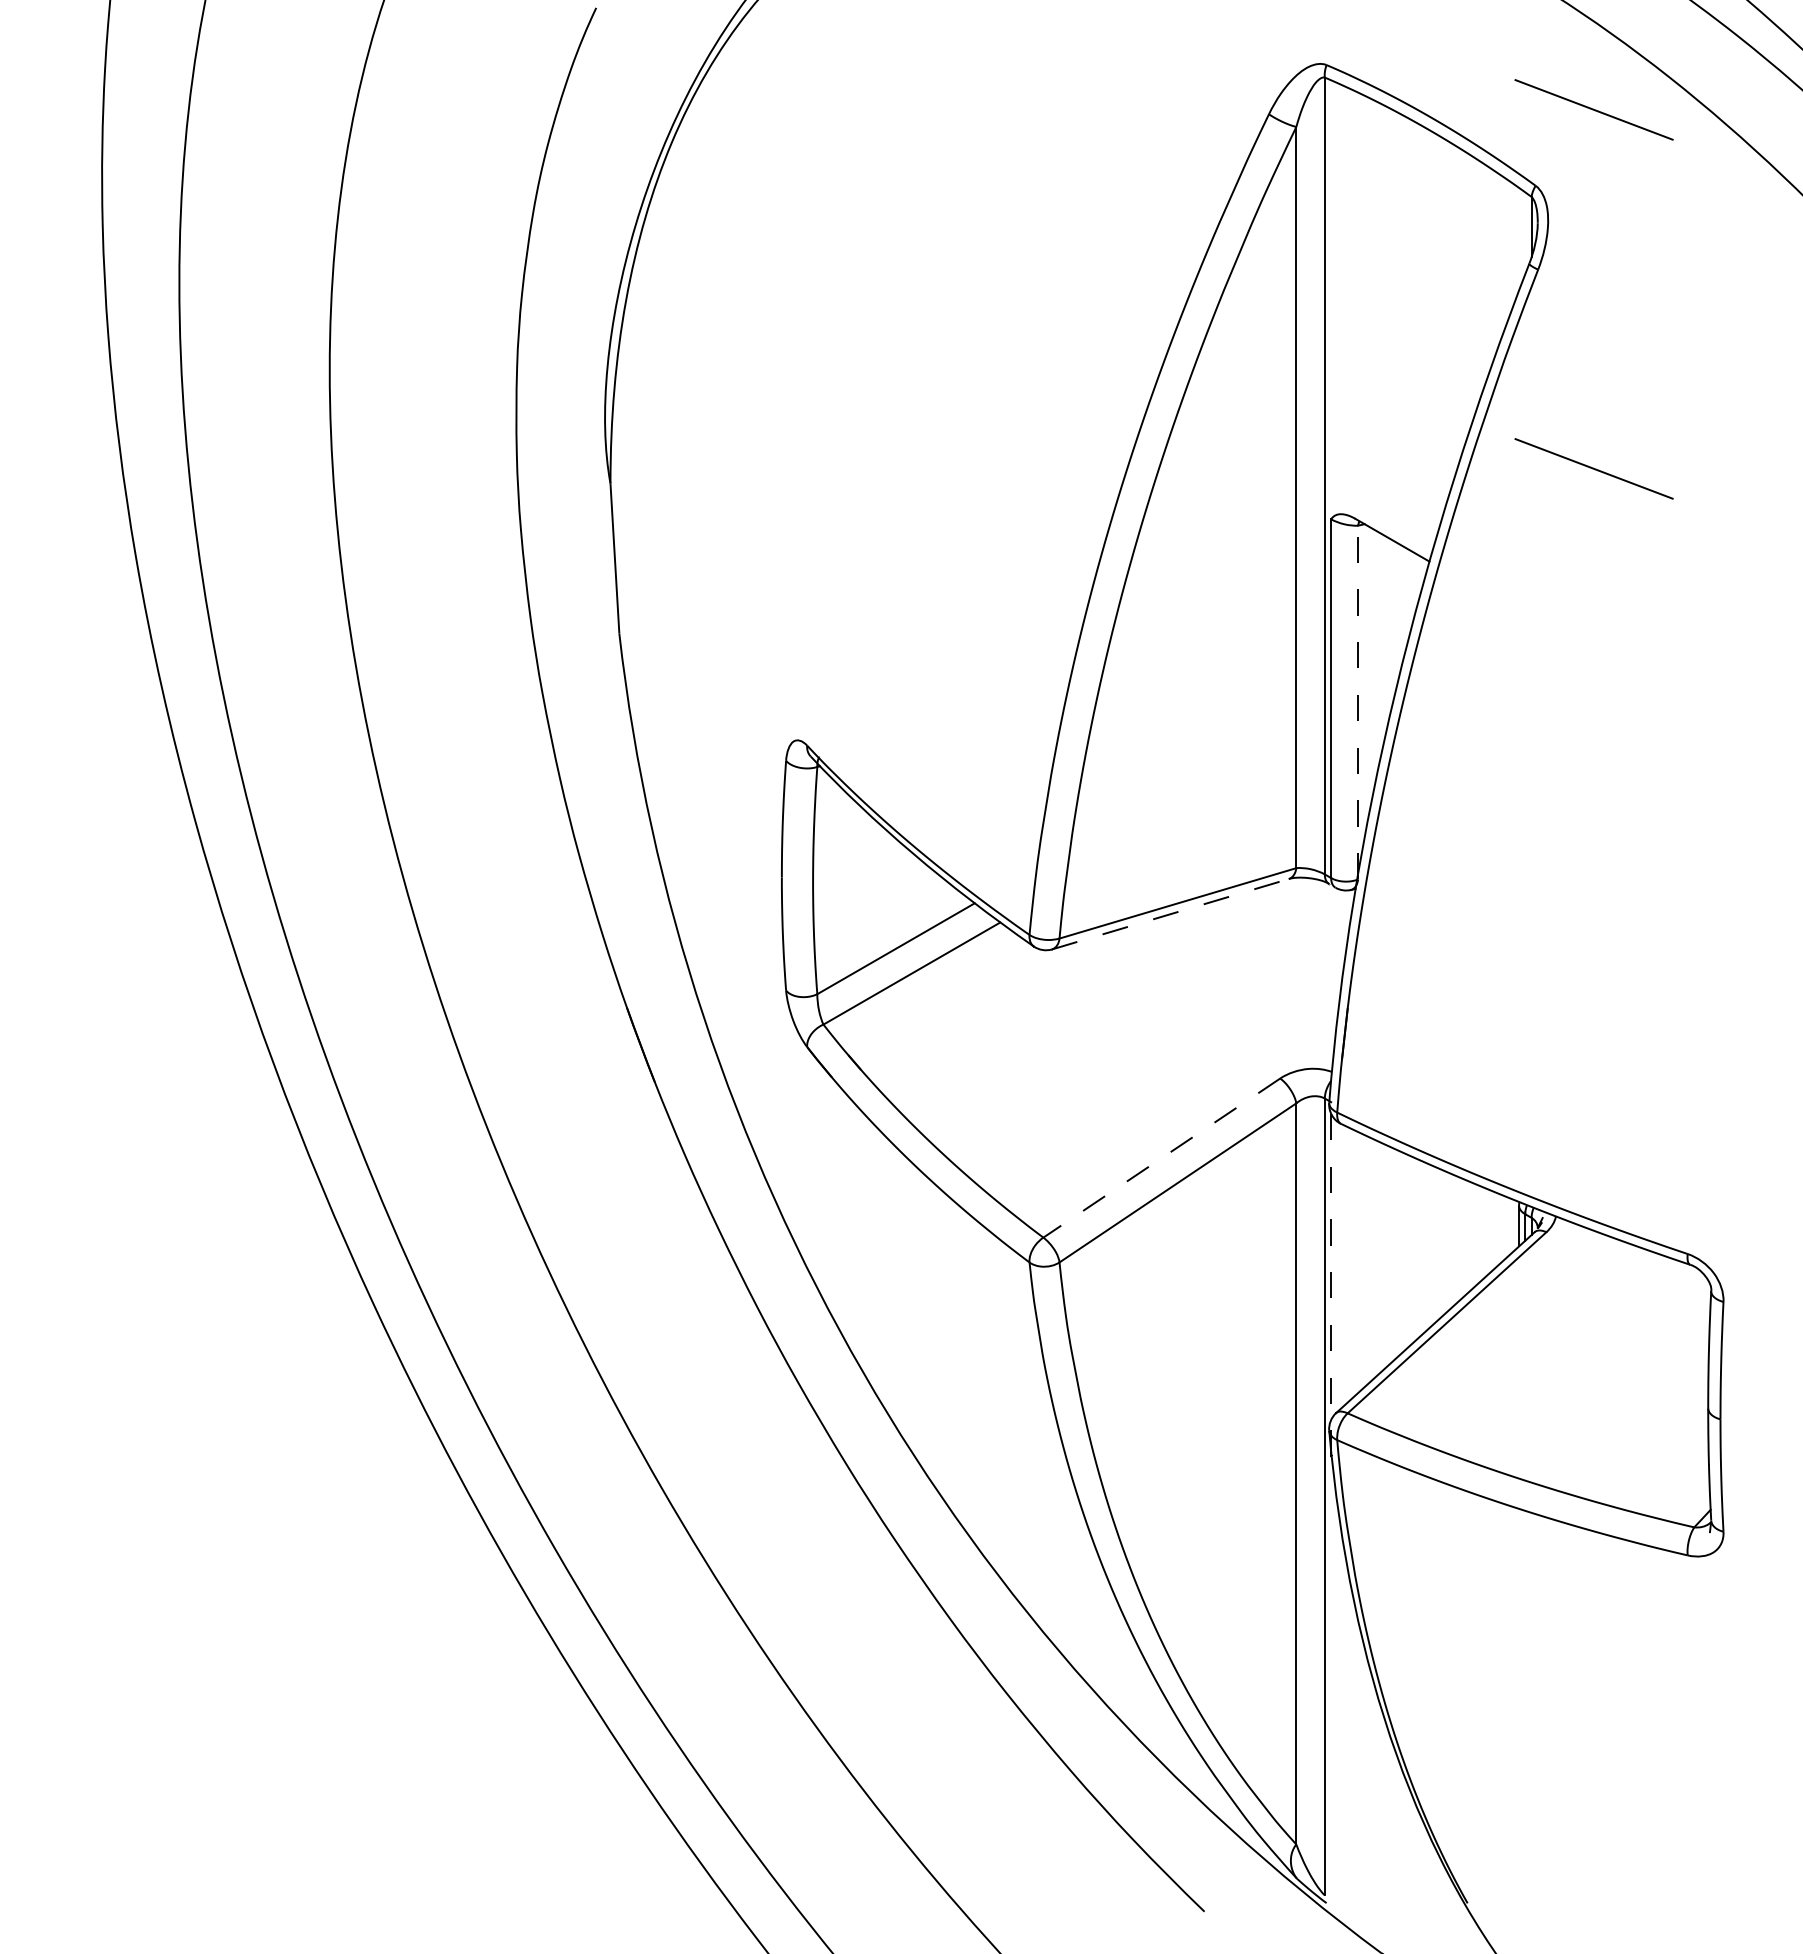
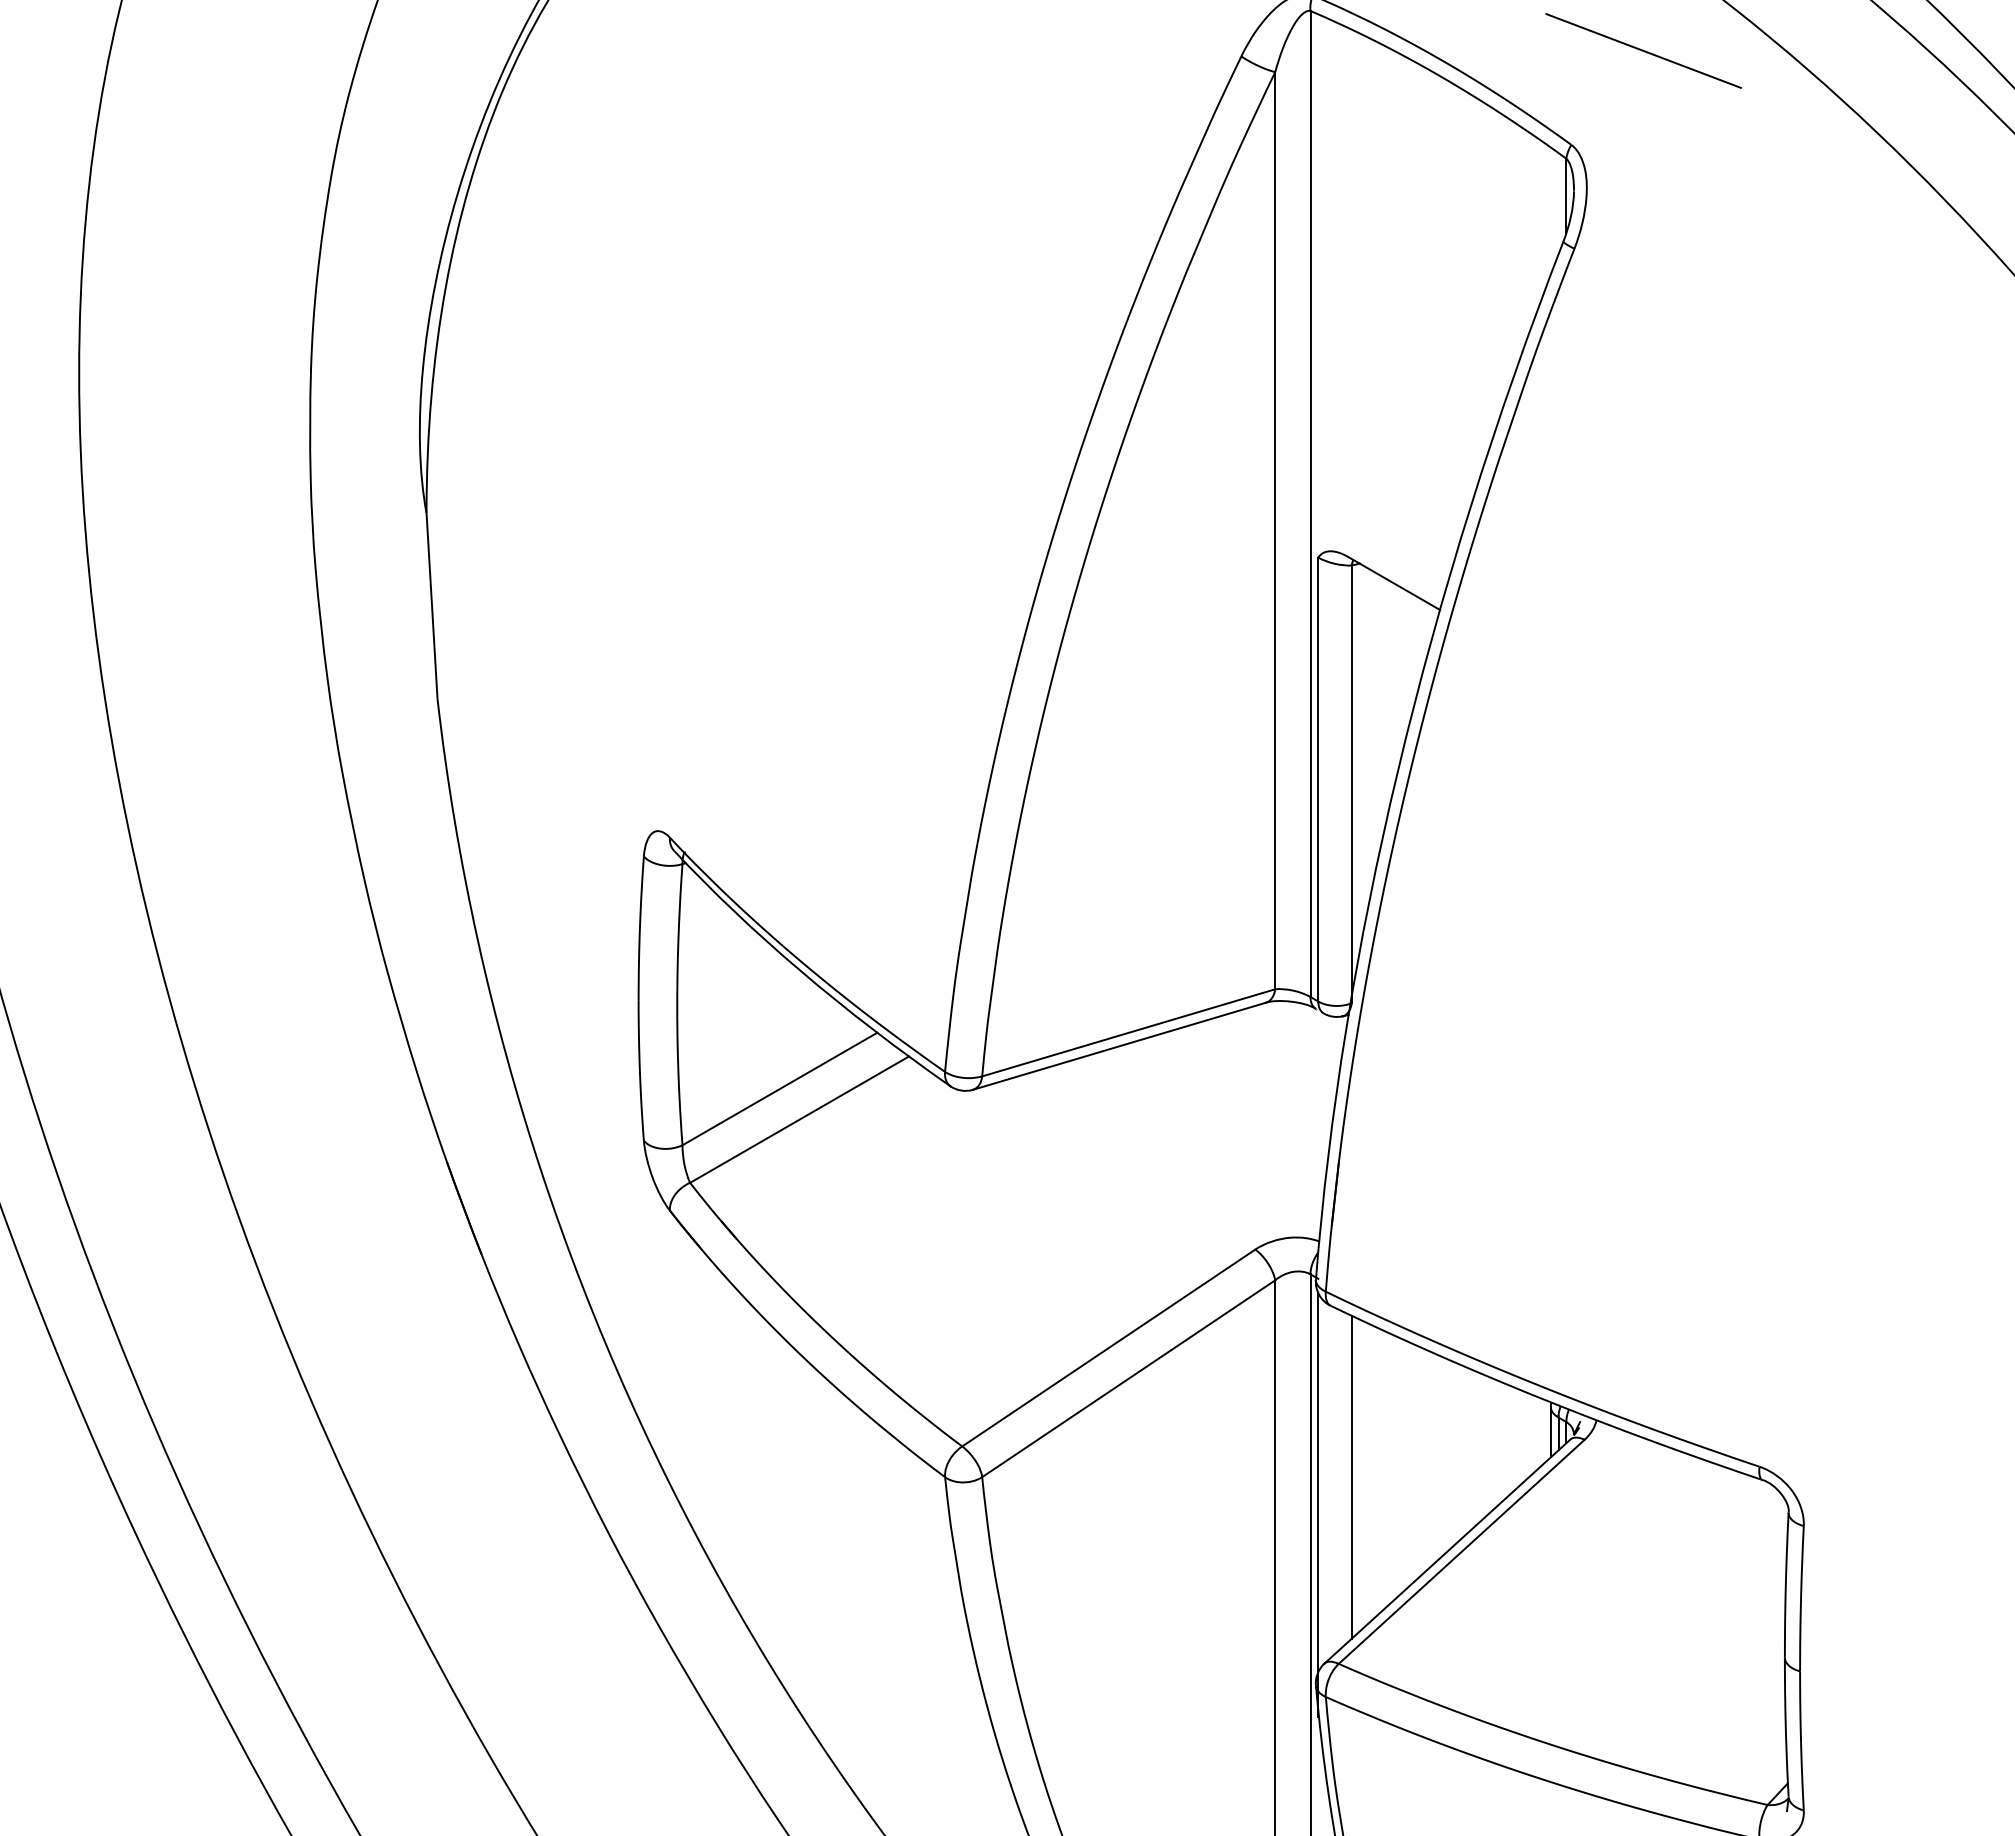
line: (1593, 468) -> (1642, 494), removed
line: (1358, 702) -> (1352, 784), dashed -> solid
line: (1170, 914) -> (1119, 1046), dashed -> solid
line: (1161, 1158) -> (1108, 1348), dashed -> solid
line: (1358, 1262) -> (1352, 1477), added
line: (1331, 1285) -> (1318, 1505), dashed -> solid

